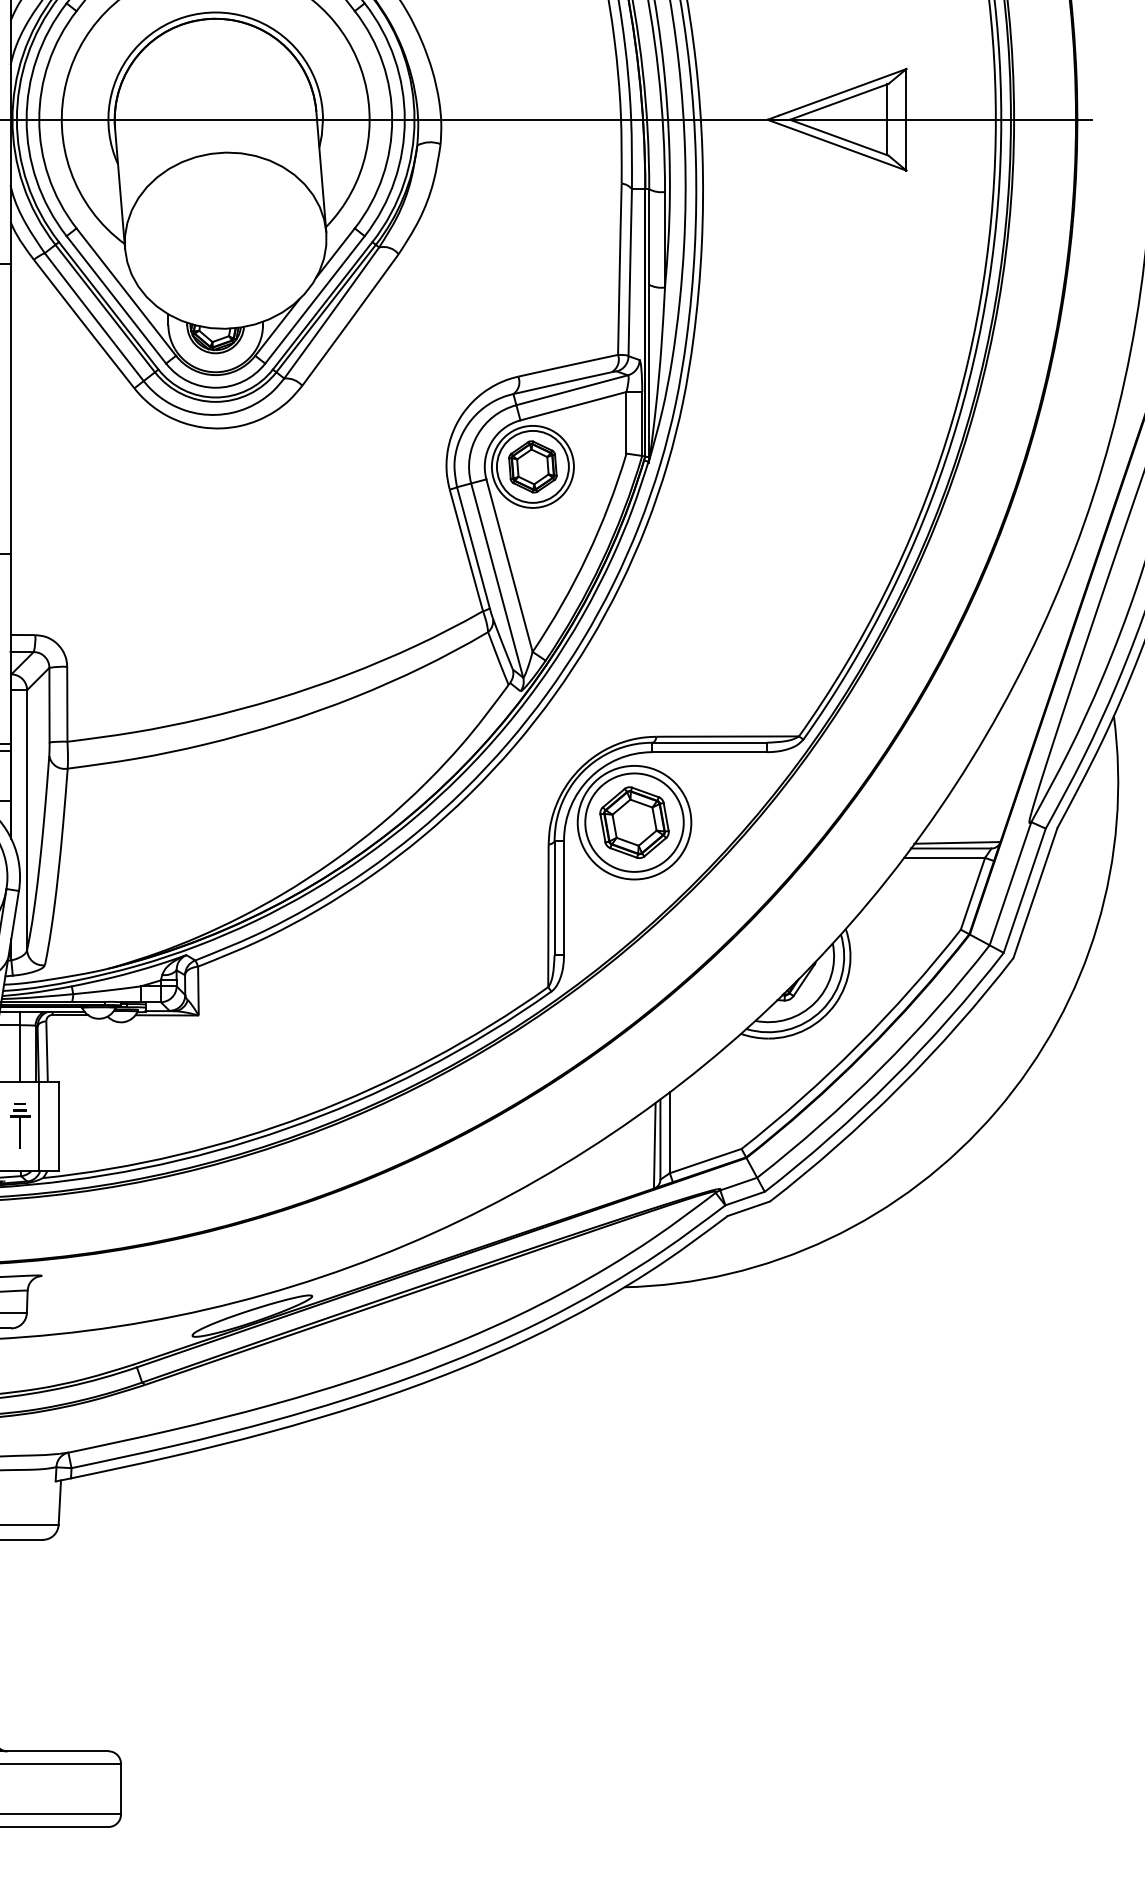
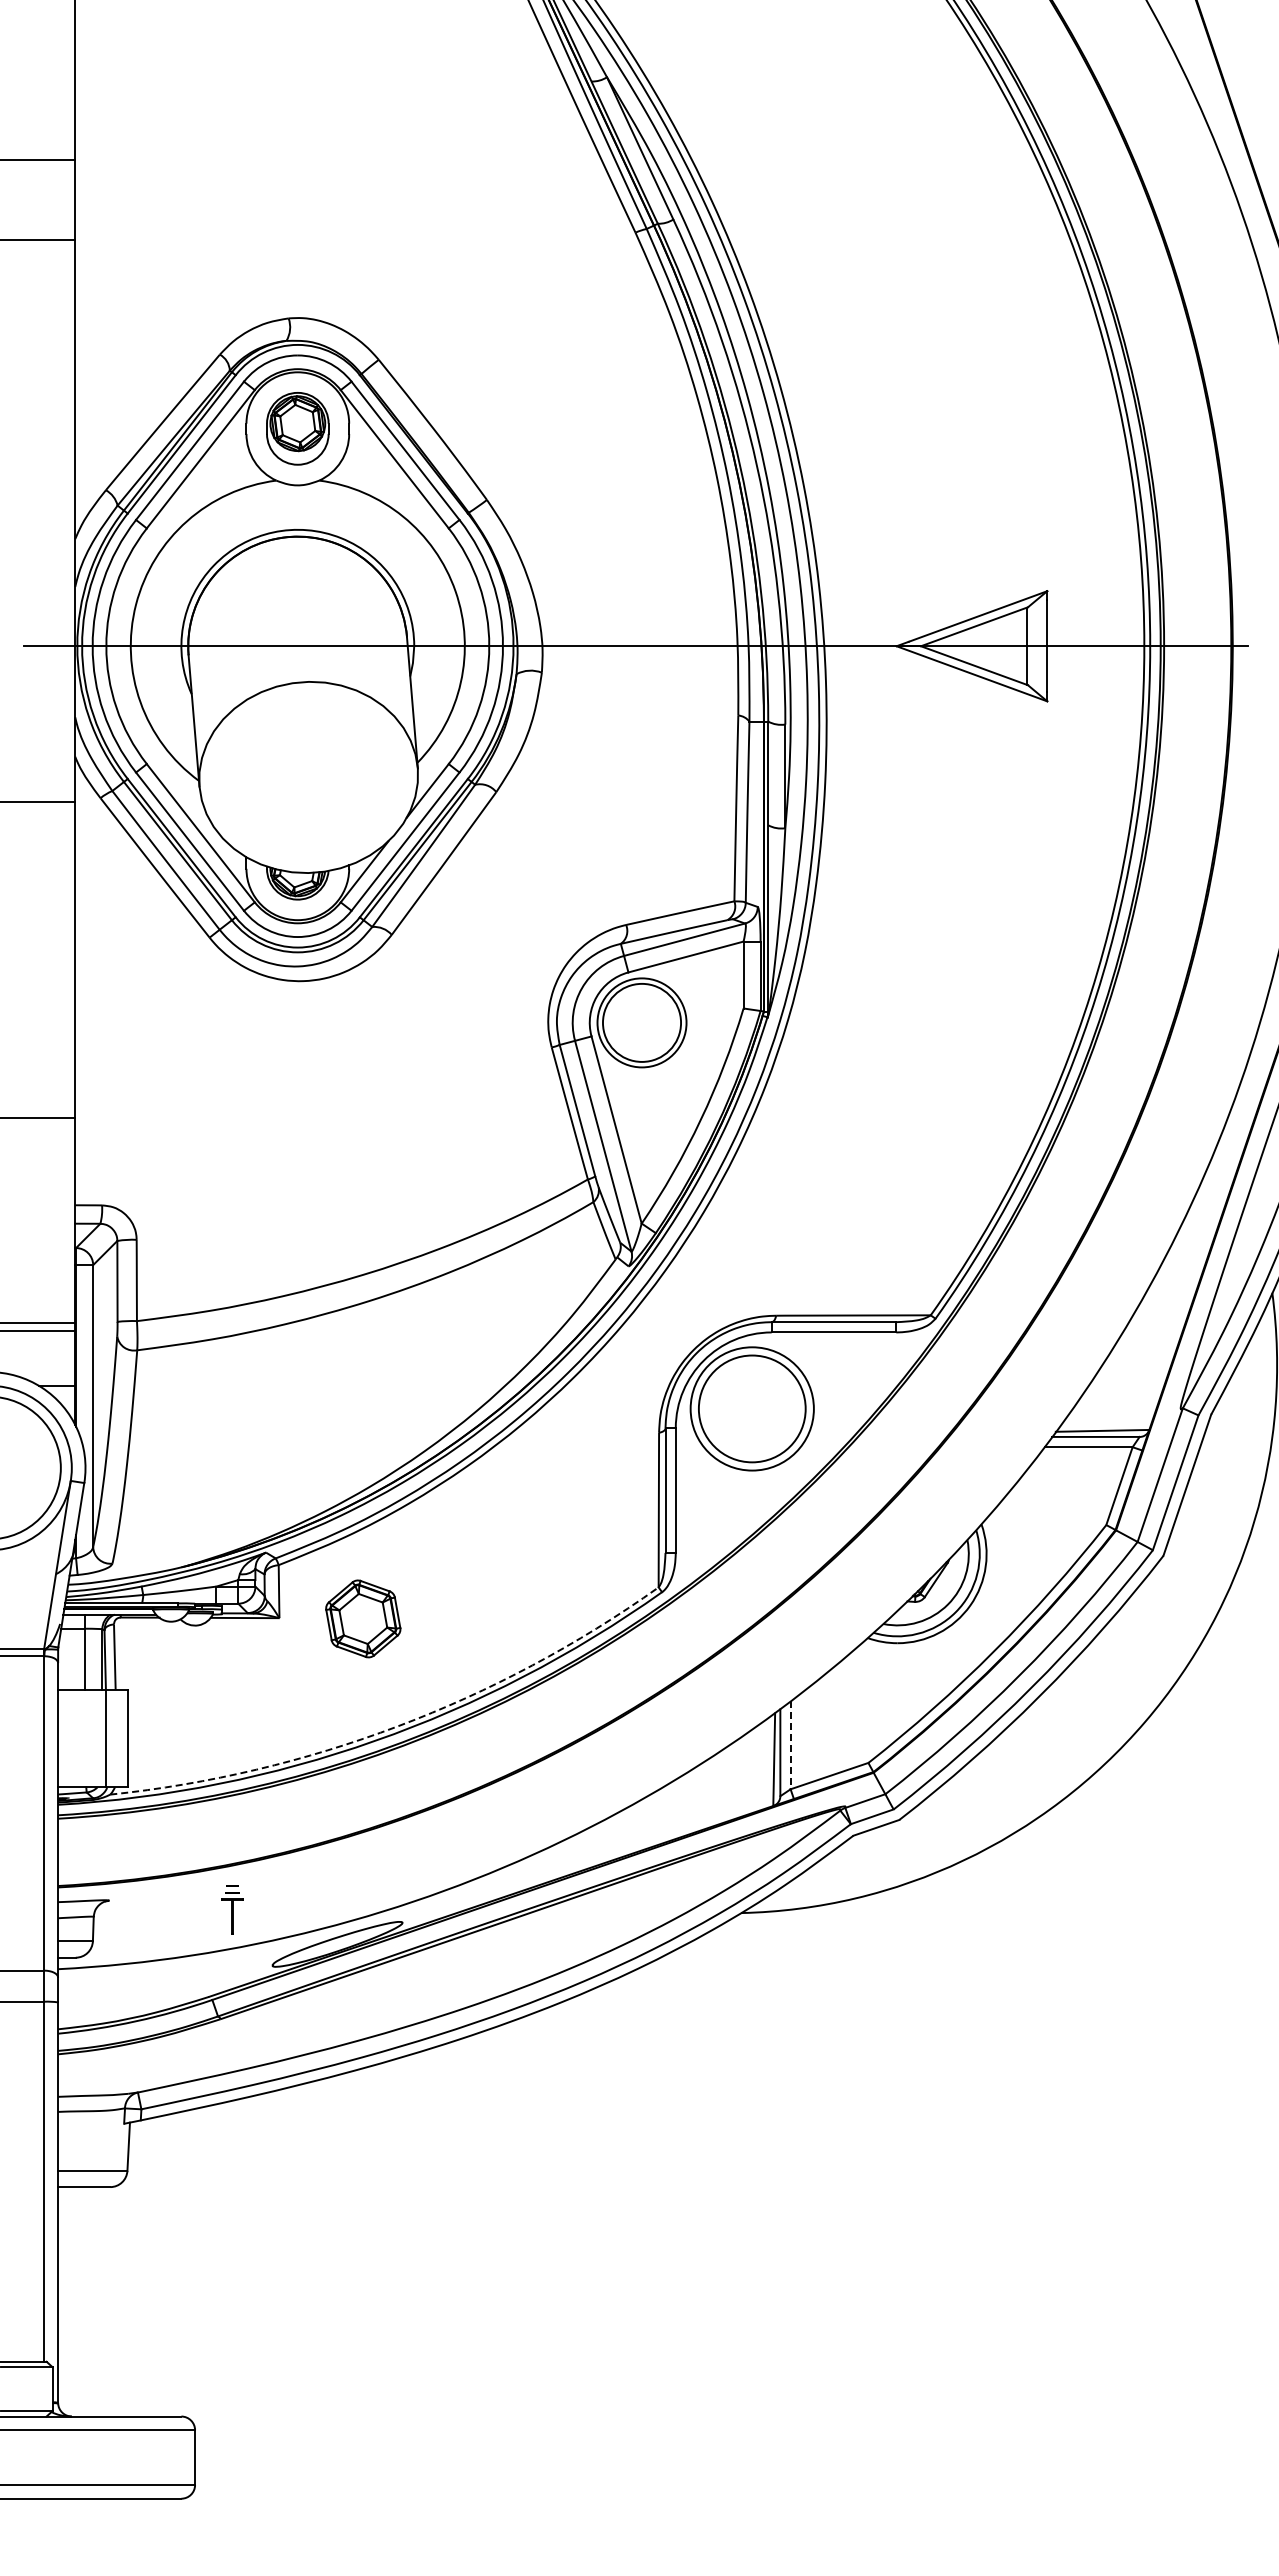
part: (532, 466) -> (641, 1022), removed
part: (634, 822) -> (363, 1618), moved
arc: (307, 1115) -> (397, 1726), solid -> dashed
part: (20, 1125) -> (232, 1909), moved
line: (669, 1132) -> (790, 1745), solid -> dashed

